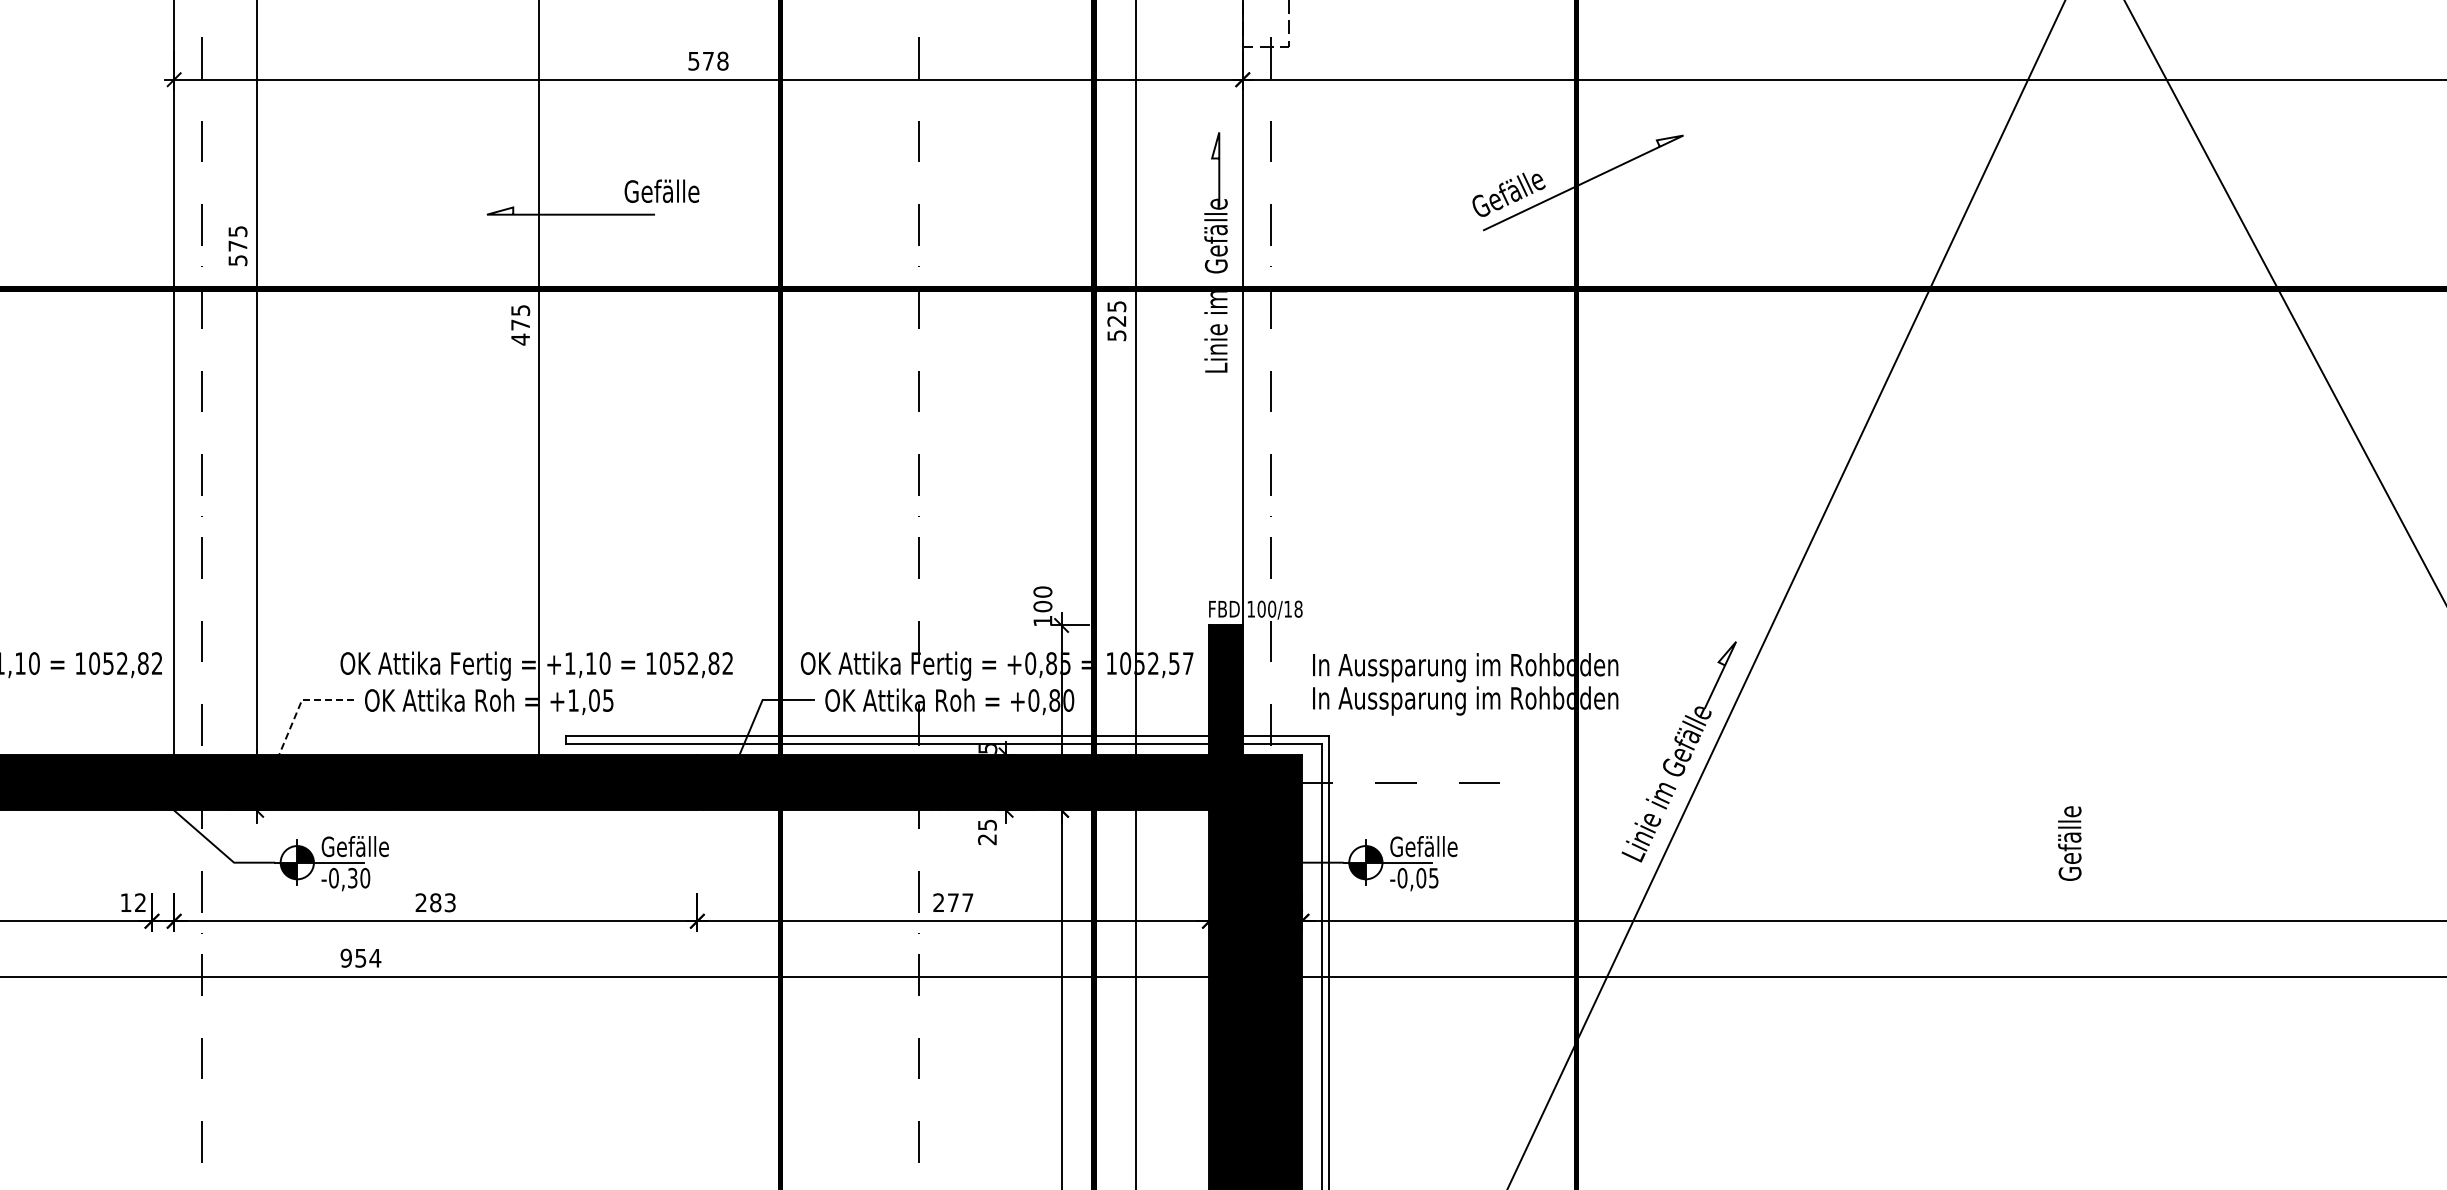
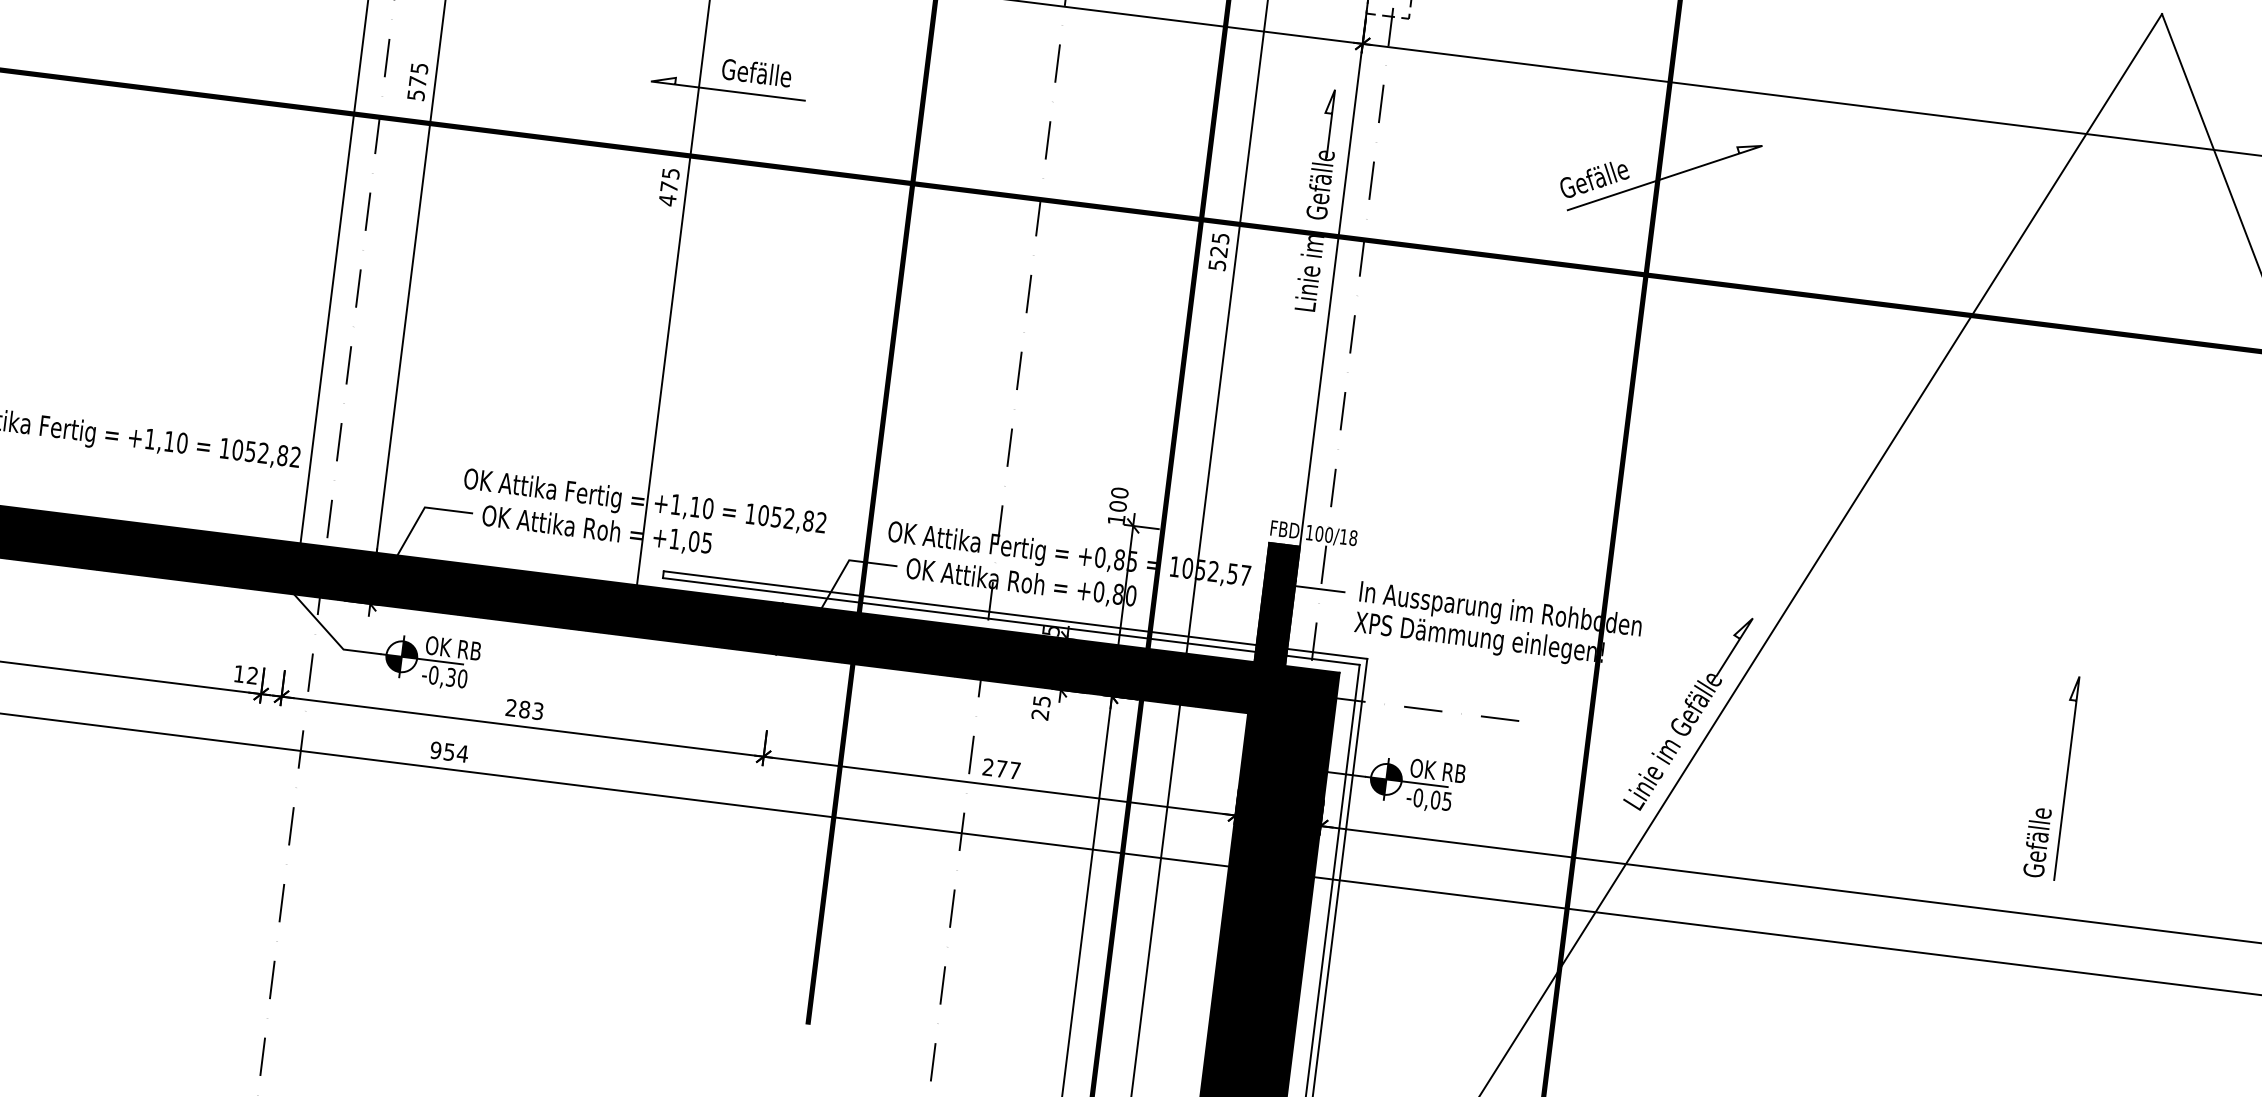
text: (661, 190) -> (756, 72), moved
line: (1269, 668) -> (1319, 589), added
text: (1464, 700) -> (1495, 641), In Aussparung im Rohboden -> XPS Dämmung einlegen!
line: (299, 707) -> (421, 514), dashed -> solid
line: (2092, 771) -> (2066, 778), added
text: (357, 846) -> (459, 648), Gefälle -> OK RB
text: (1425, 846) -> (1443, 771), Gefälle -> OK RB

